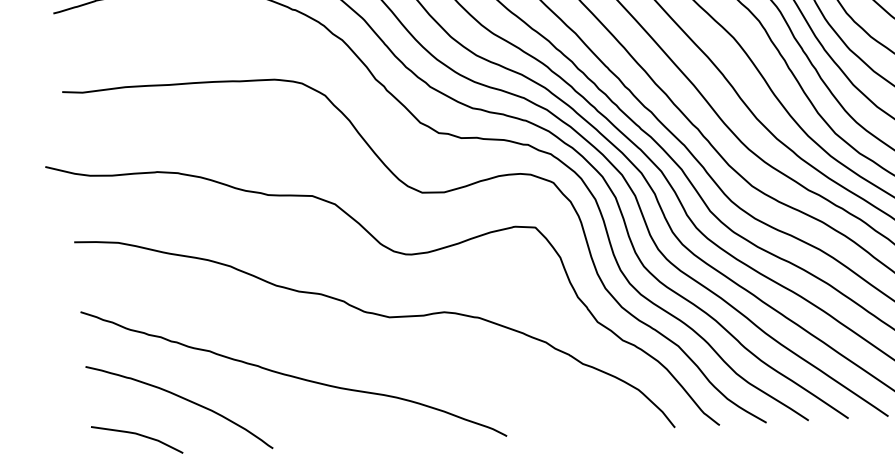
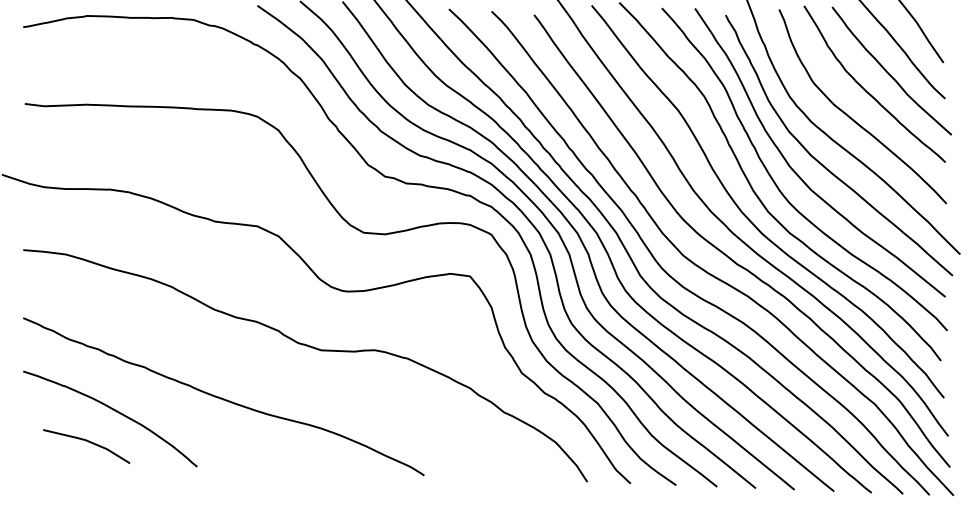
curve: (138, 435) -> (88, 442), moved

